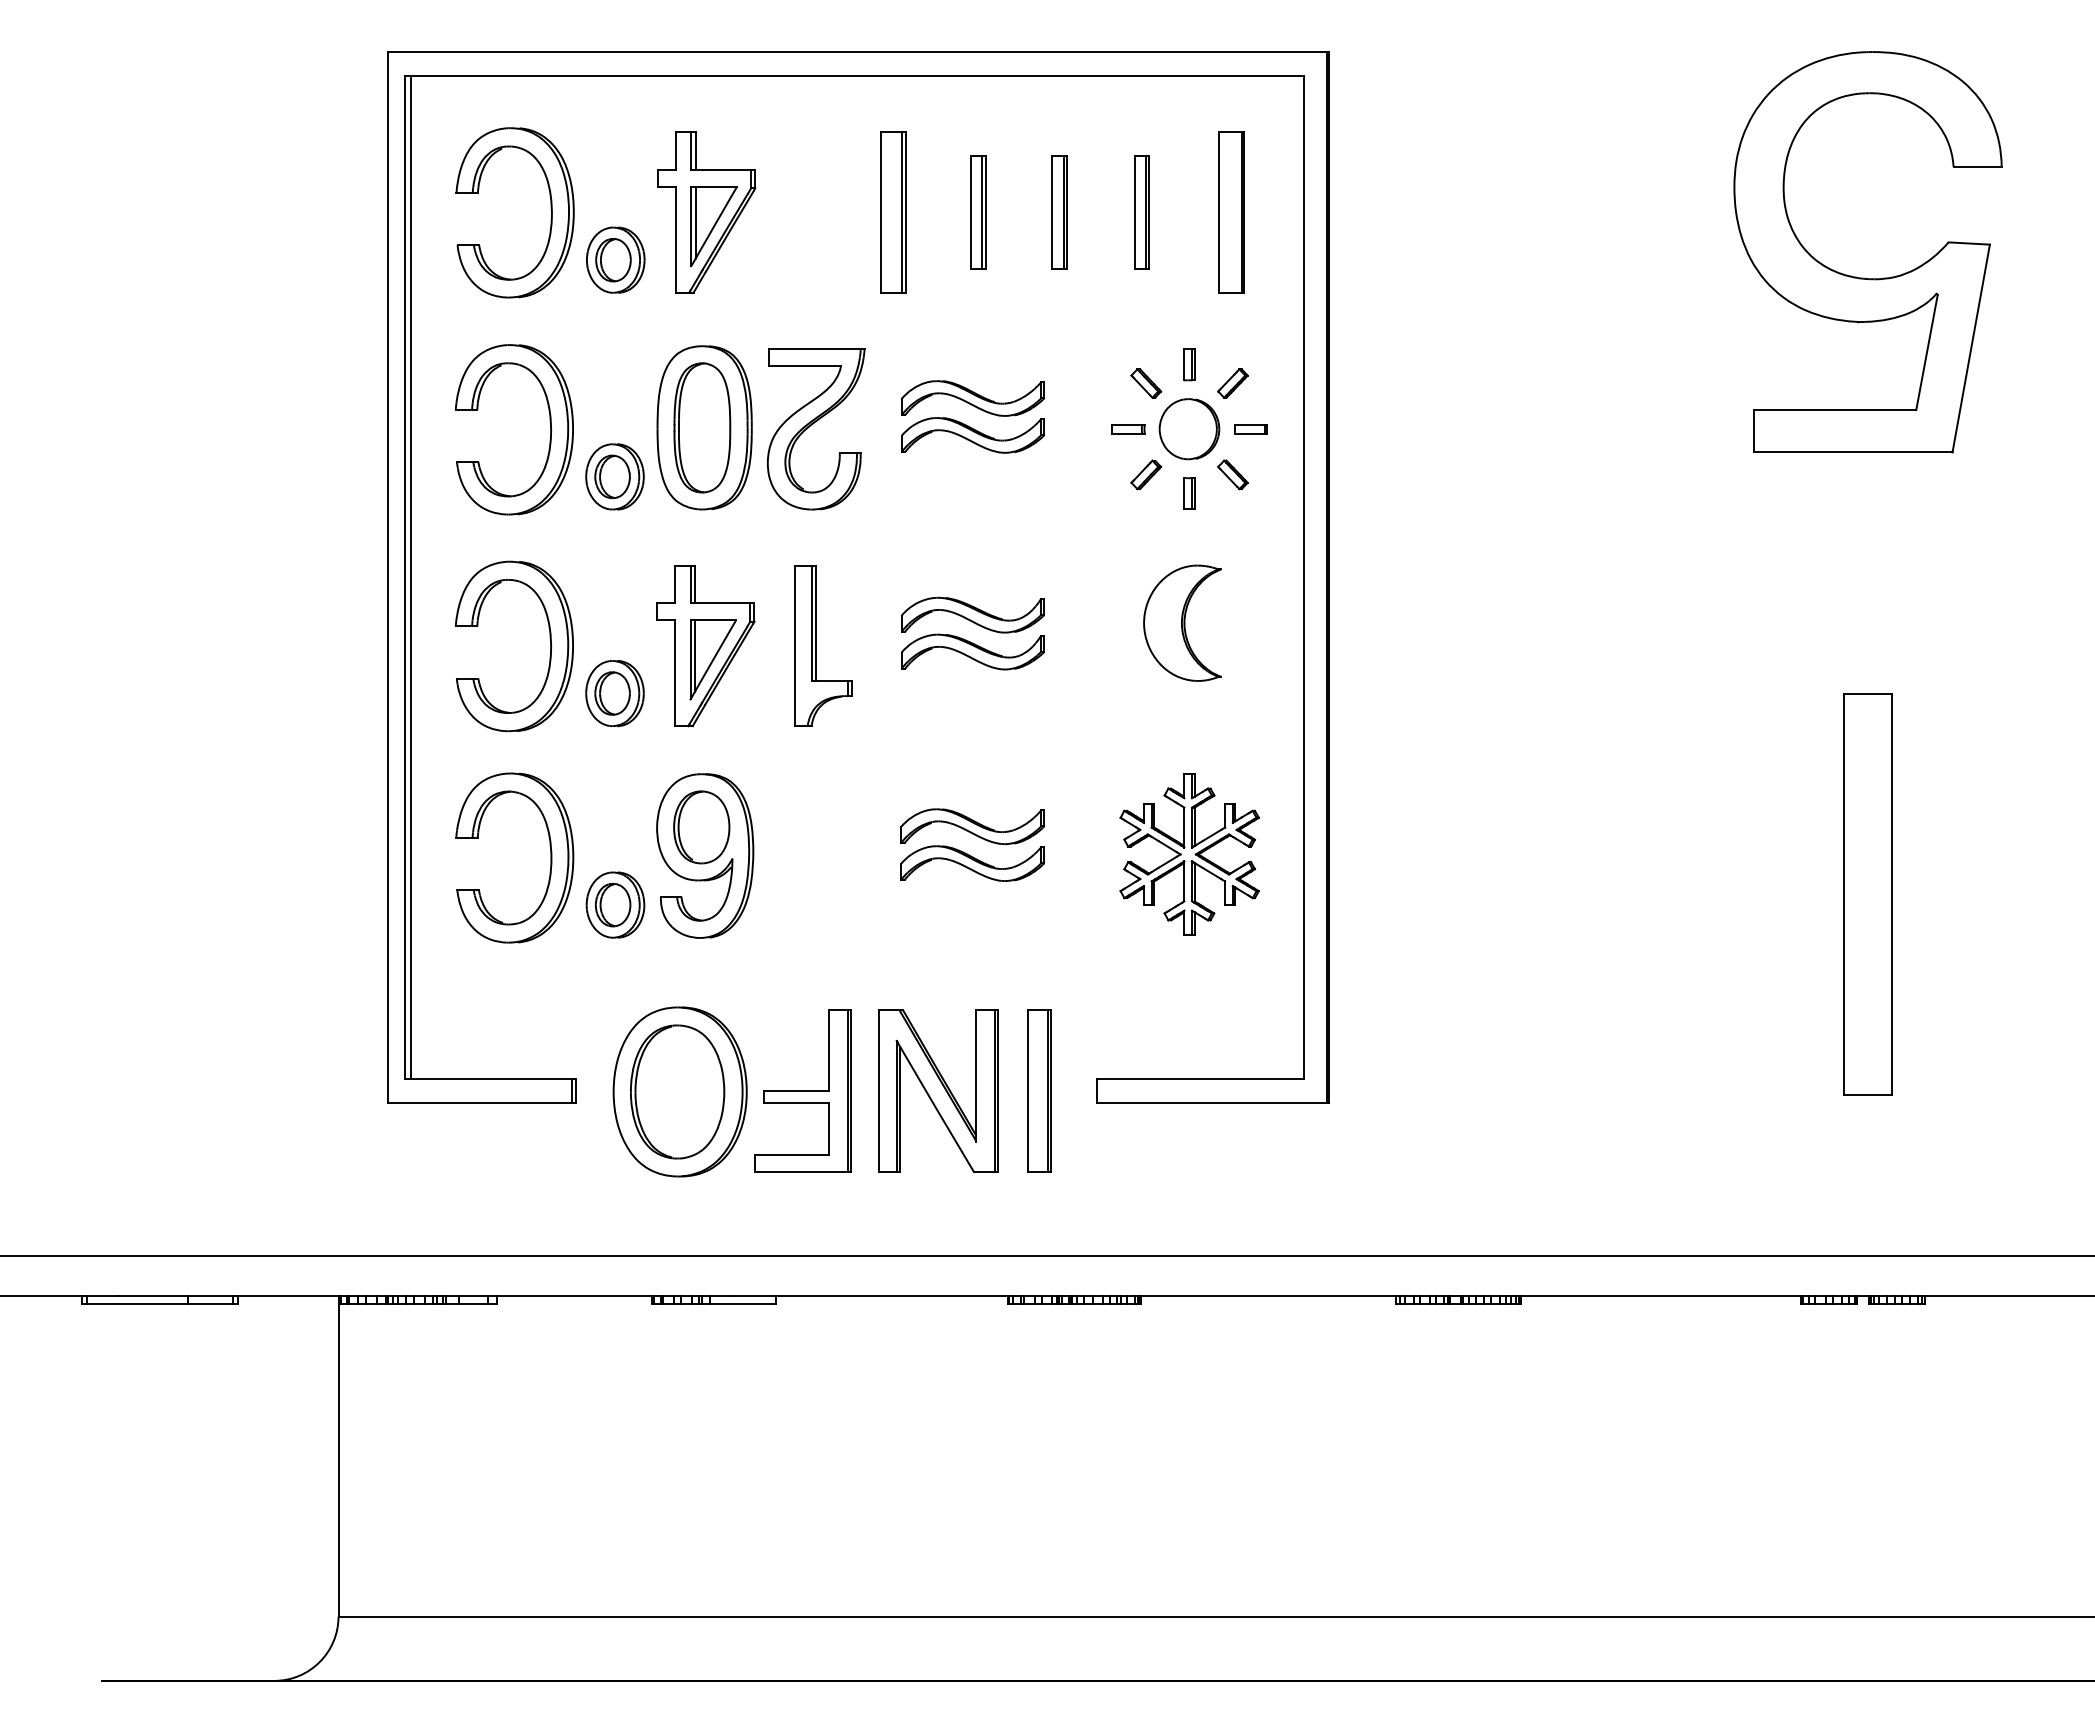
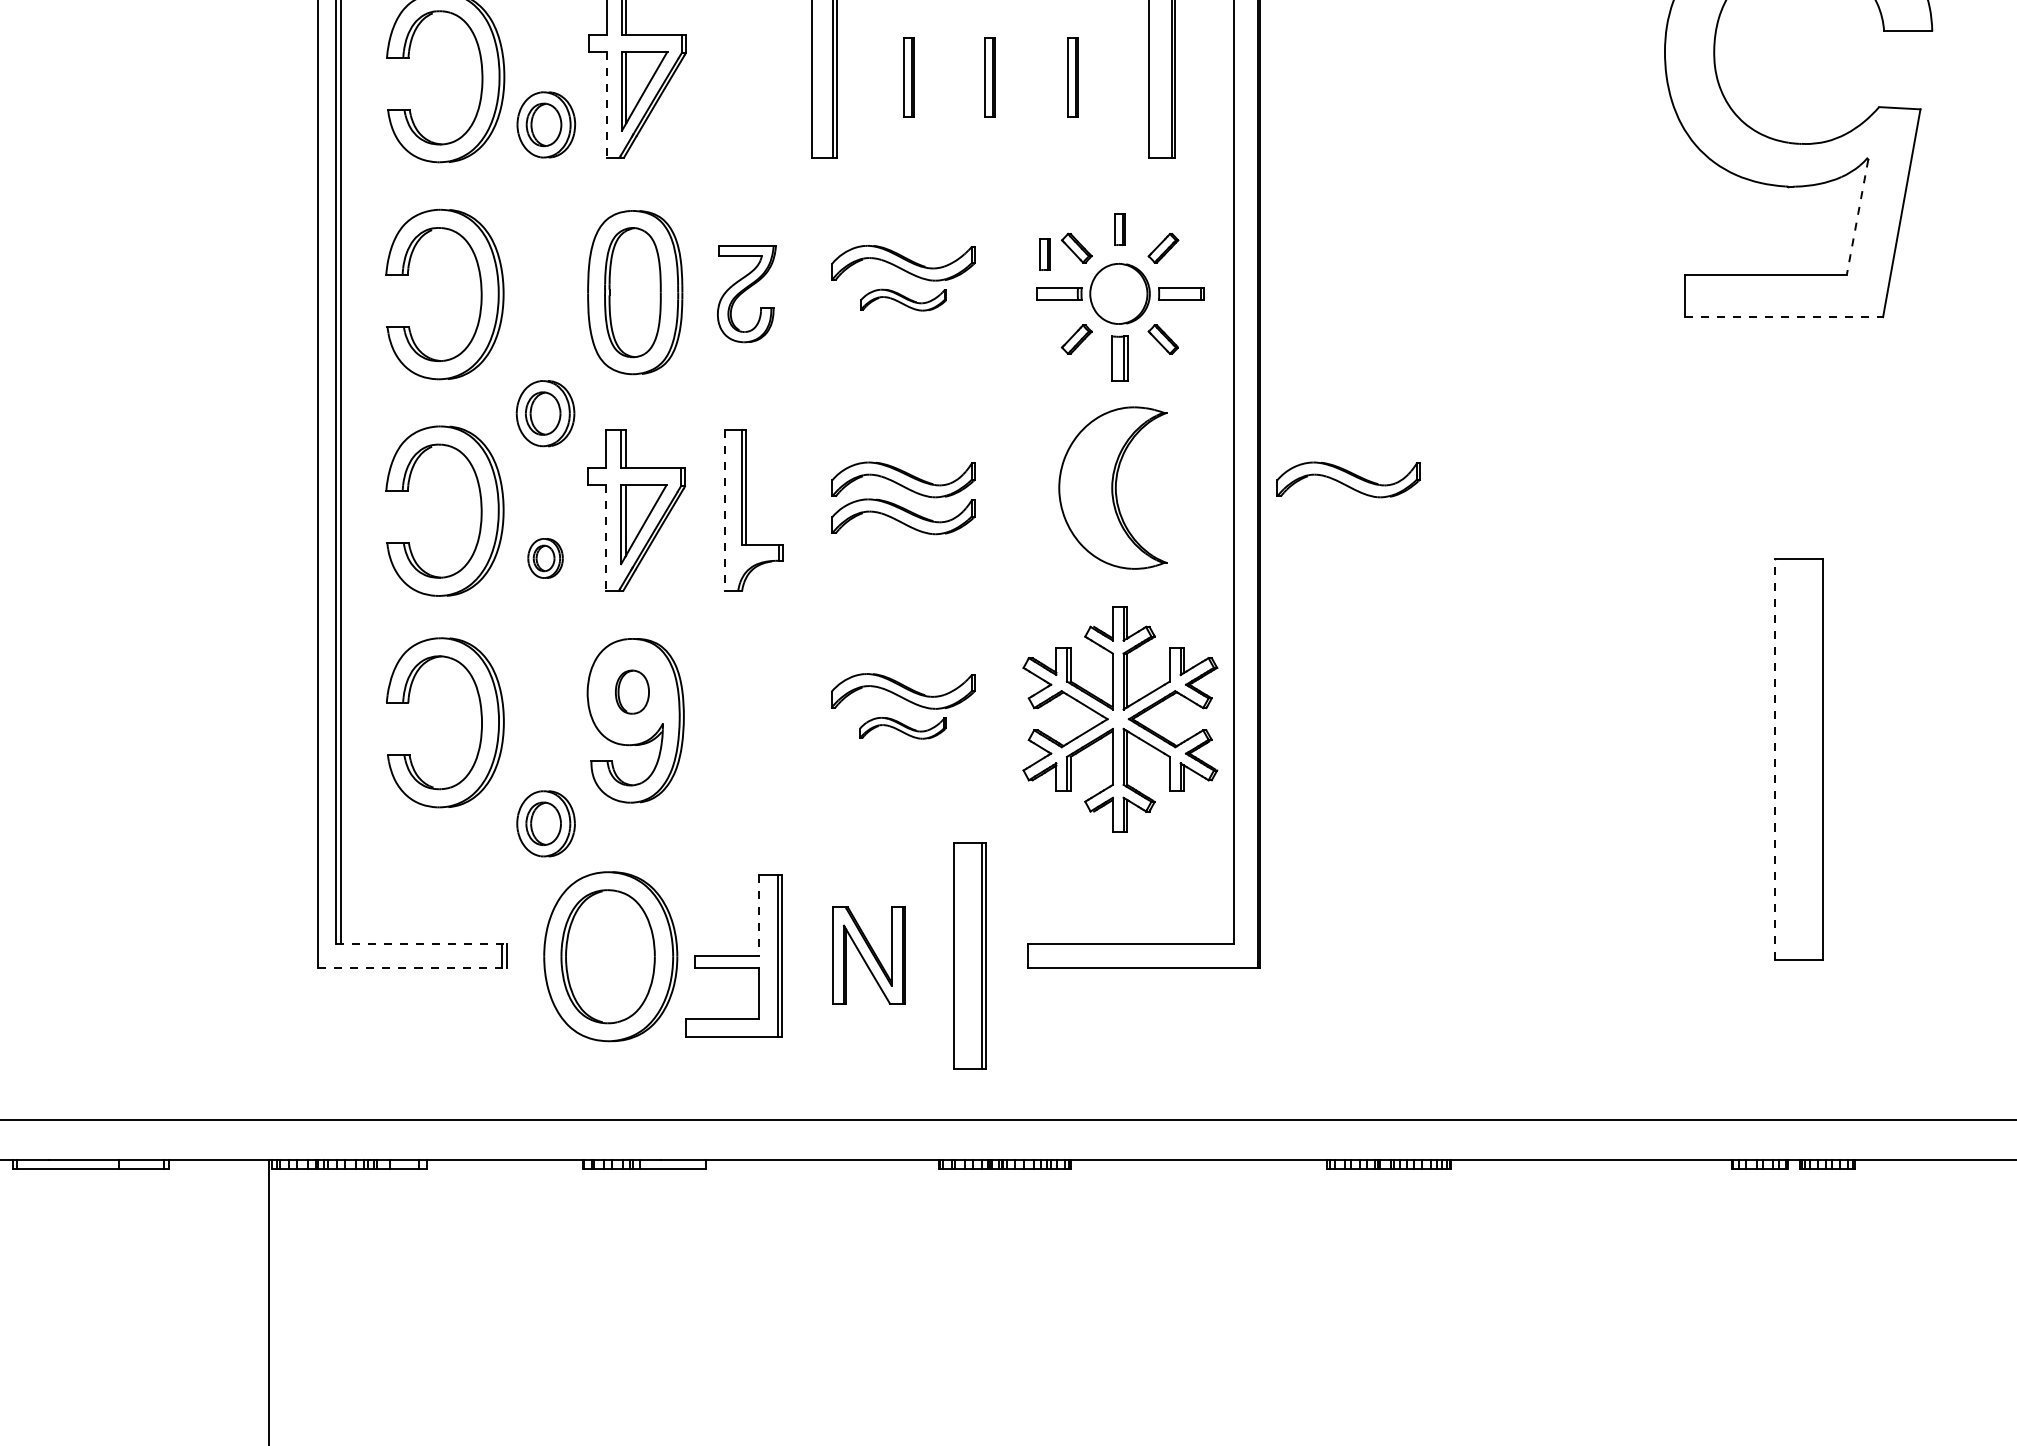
part: (978, 212) -> (909, 77), size x0.7
part: (1059, 212) -> (990, 77), size x0.7
part: (1141, 212) -> (1072, 77), size x0.7
line: (676, 239) -> (607, 104), solid -> dashed
line: (1927, 352) -> (1858, 217), solid -> dashed
part: (1114, 389) -> (1045, 254), added
part: (816, 429) -> (747, 294), size x0.6
part: (1128, 429) -> (1059, 294), size x1.4
part: (1250, 429) -> (1181, 294), size x1.4
part: (972, 435) -> (903, 300), size x0.6
line: (1853, 452) -> (1784, 317), solid -> dashed
part: (614, 476) -> (545, 413), moved
part: (1189, 493) -> (1120, 358), size x1.4
part: (1417, 614) -> (1348, 479), added
part: (1182, 622) -> (1113, 487), size x1.4
line: (794, 646) -> (725, 511), solid -> dashed
line: (675, 673) -> (606, 538), solid -> dashed
part: (614, 693) -> (545, 558), size x0.6
part: (701, 827) -> (632, 692), size x0.6
part: (1189, 854) -> (1120, 719), size x1.4
part: (972, 863) -> (903, 728), size x0.6
line: (1843, 894) -> (1774, 759), solid -> dashed
part: (615, 904) -> (546, 823), moved
line: (828, 1051) -> (759, 916), solid -> dashed
line: (490, 1079) -> (421, 944), solid -> dashed
part: (938, 1090) -> (869, 955), size x0.6
part: (1039, 1090) -> (970, 955), size x1.4
line: (482, 1103) -> (413, 968), solid -> dashed

